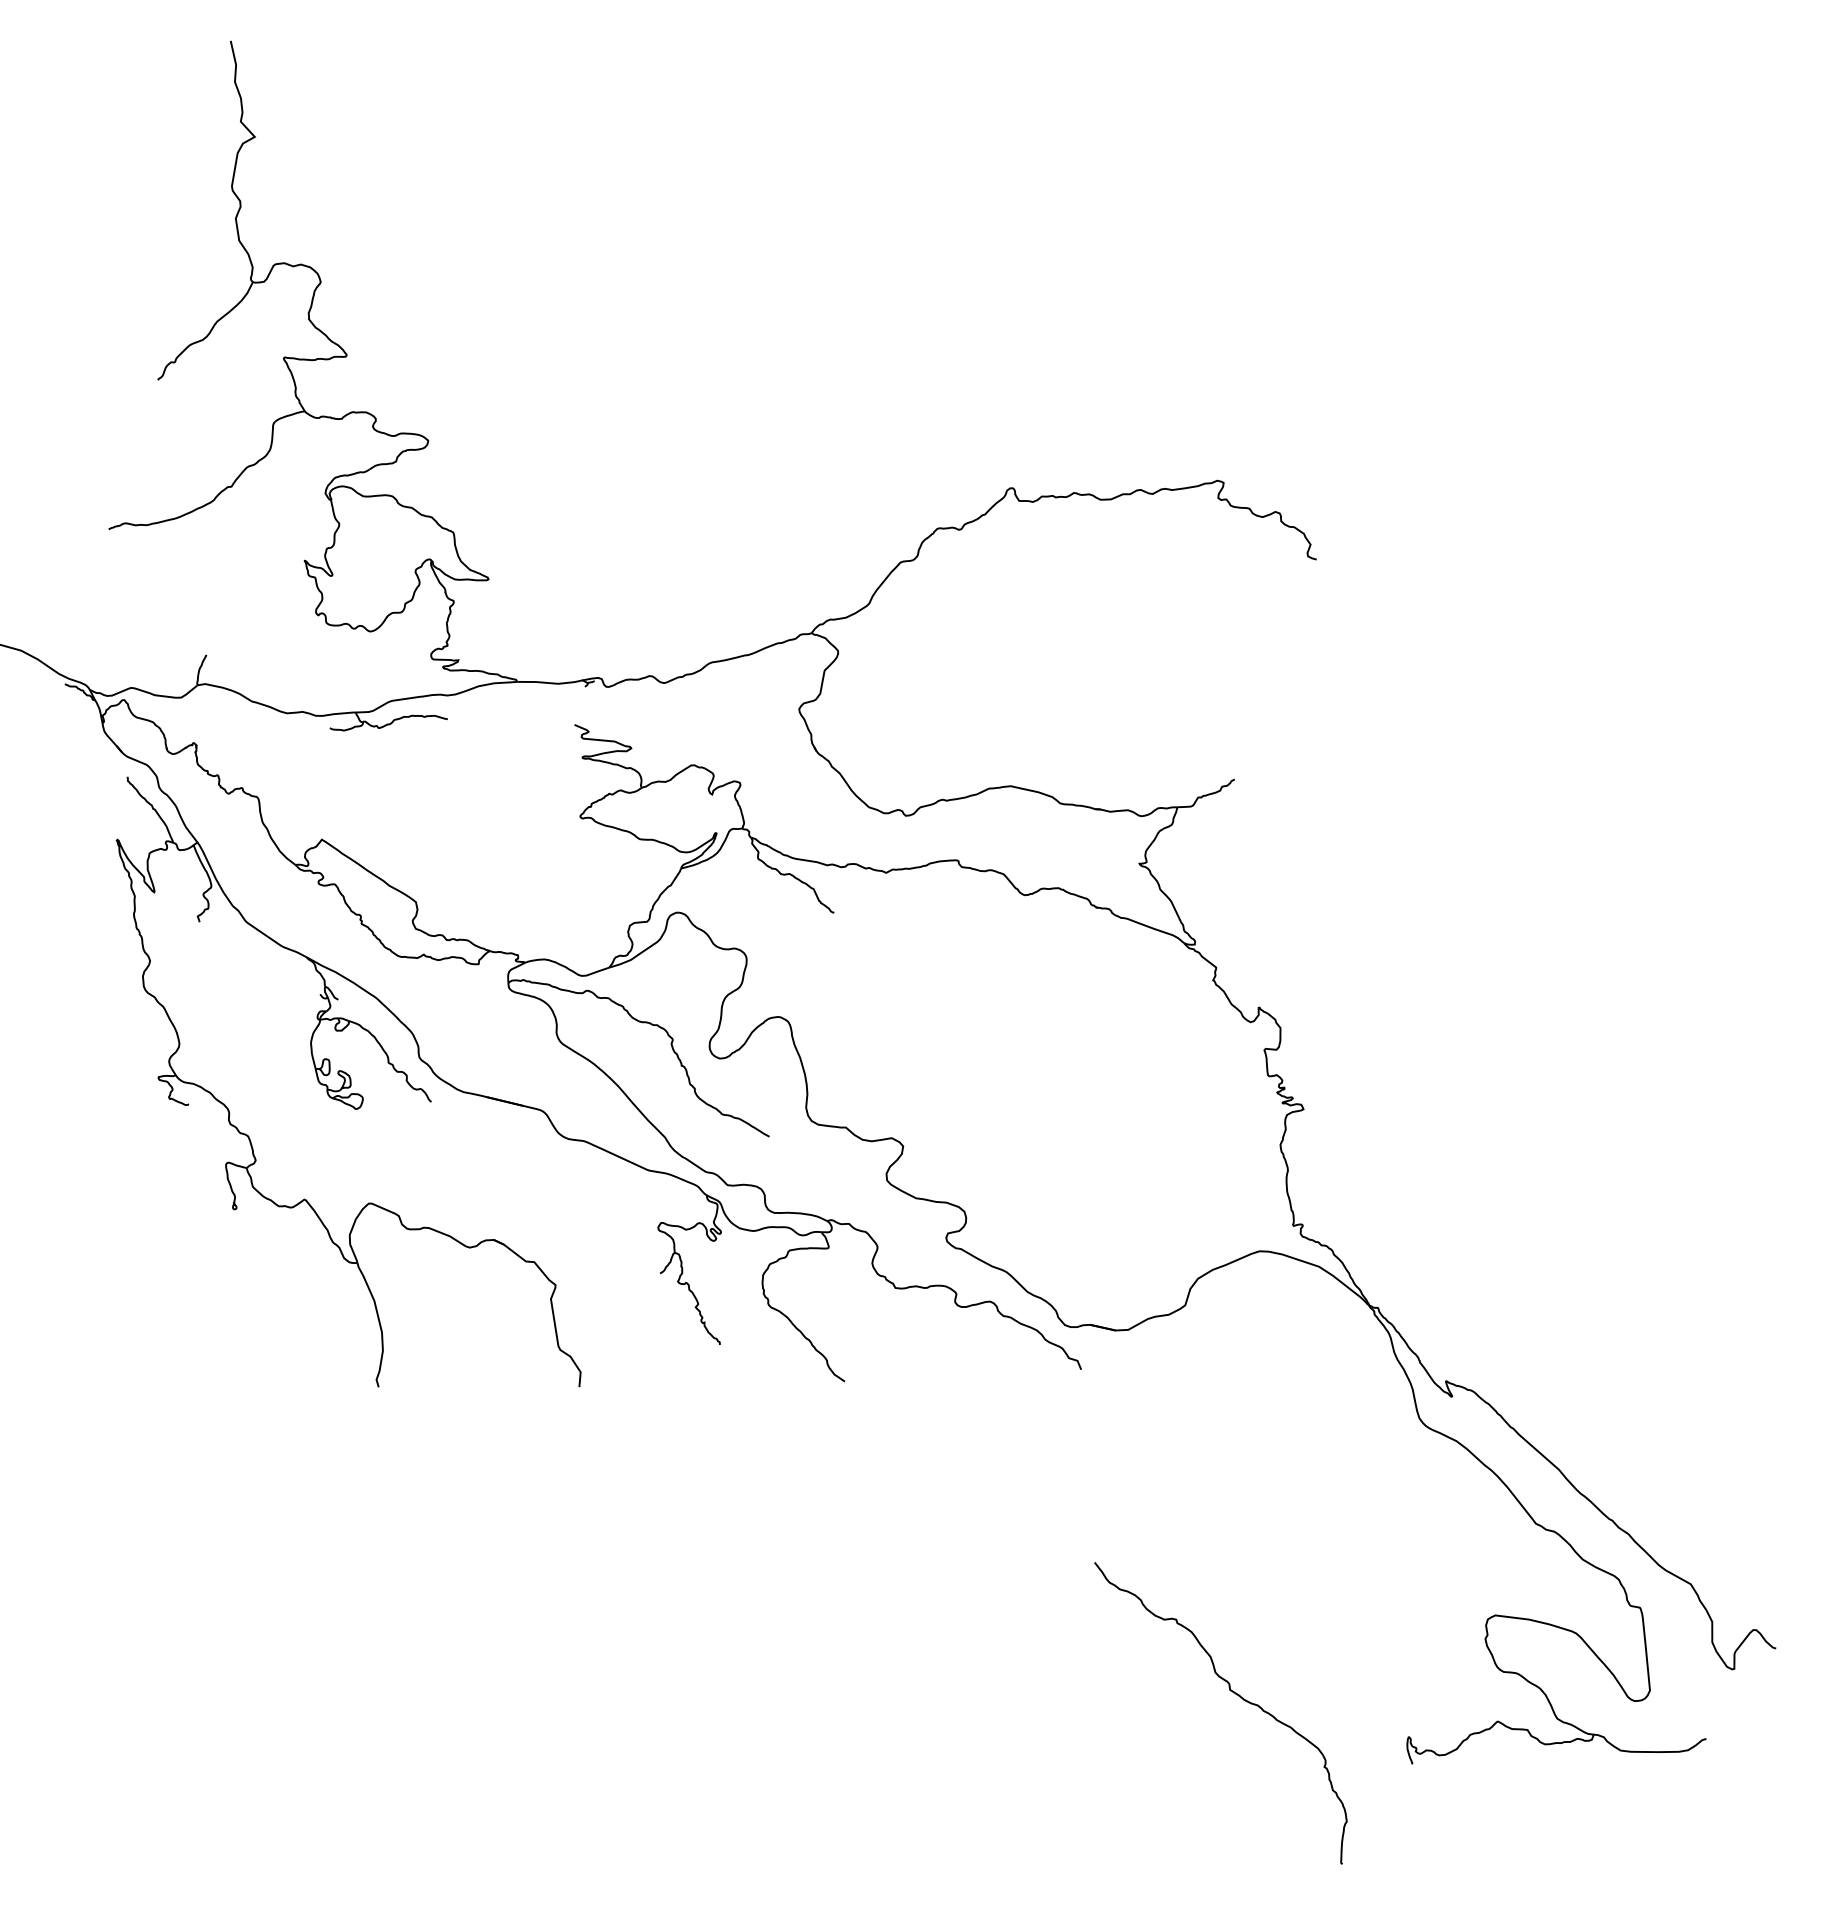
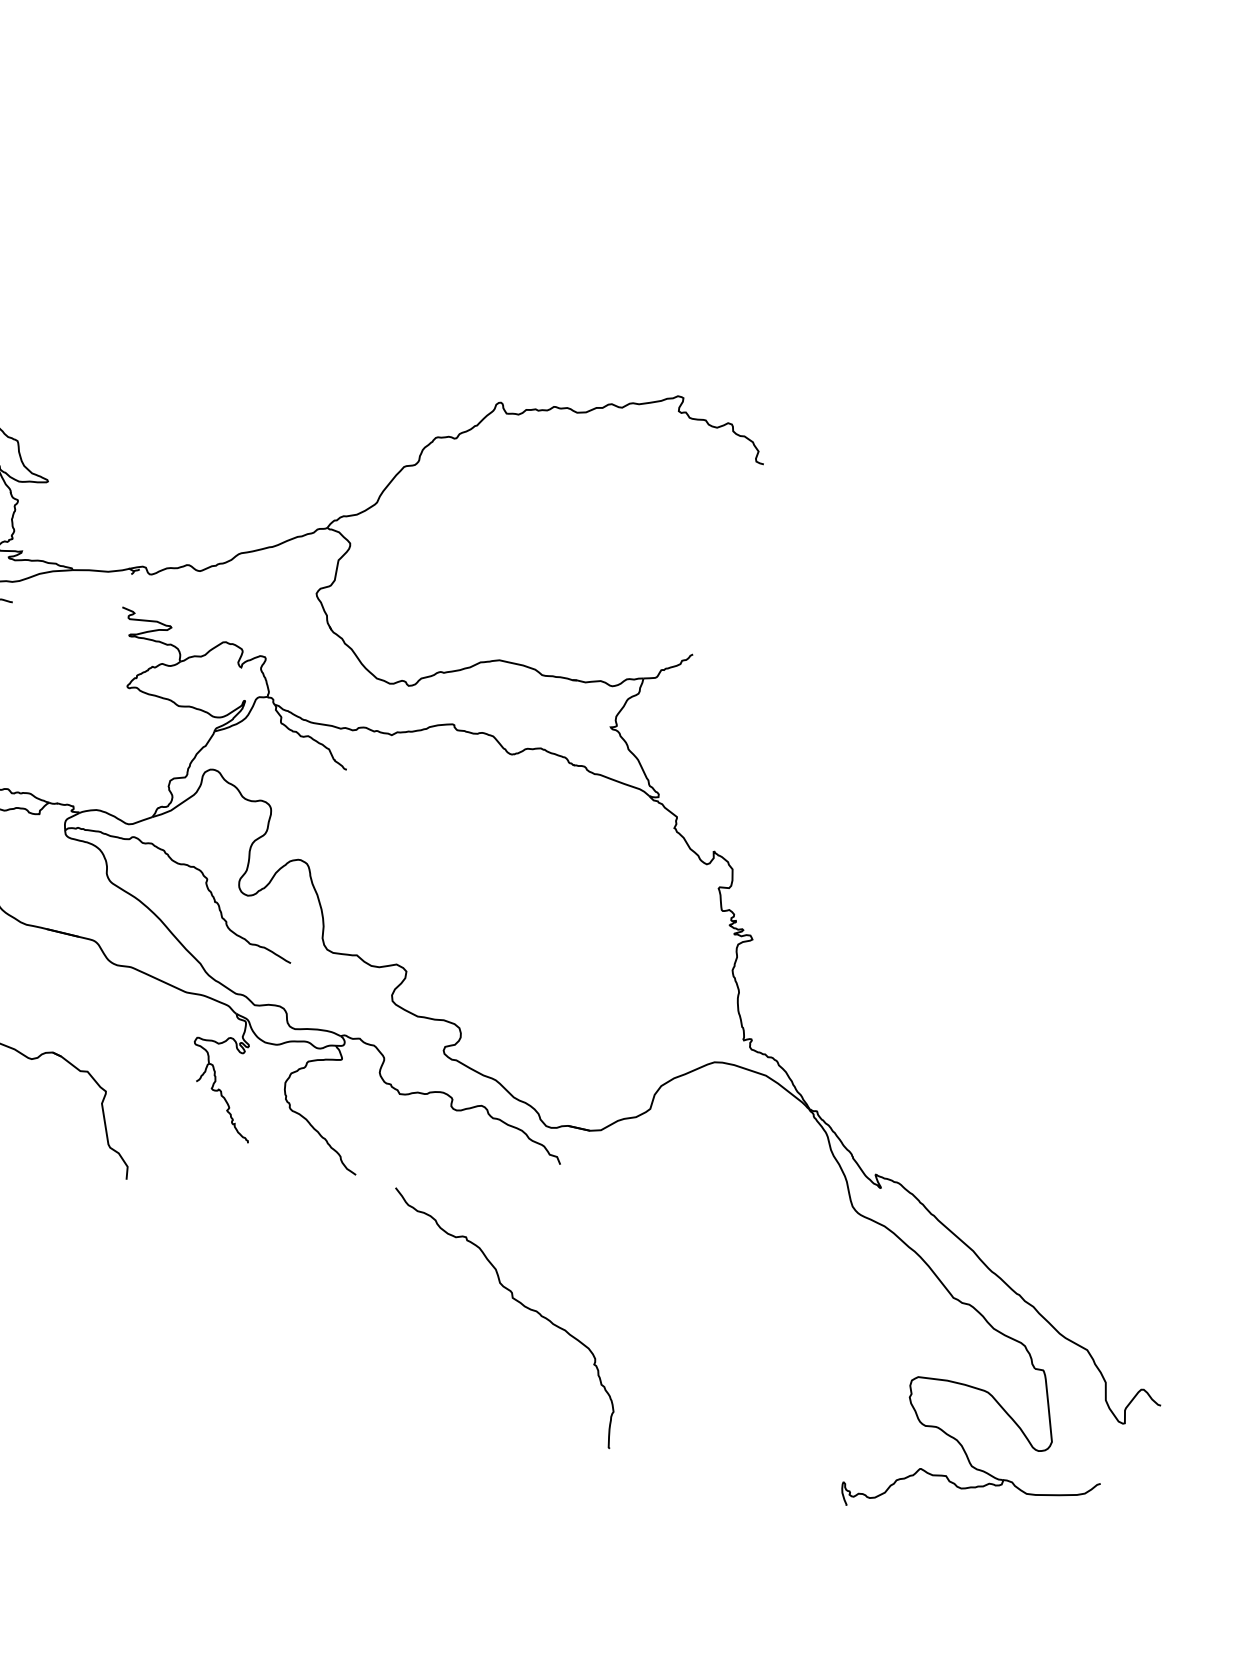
curve: (1233, 1693) -> (515, 1301), moved

